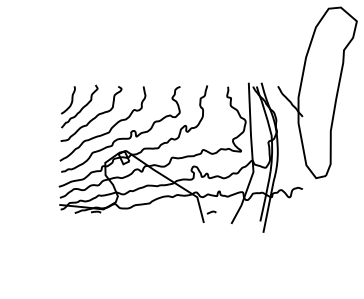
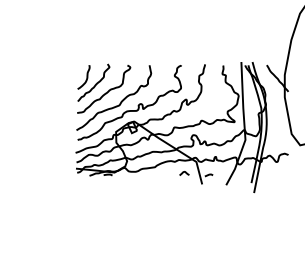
curve: (183, 209) -> (184, 172), added

